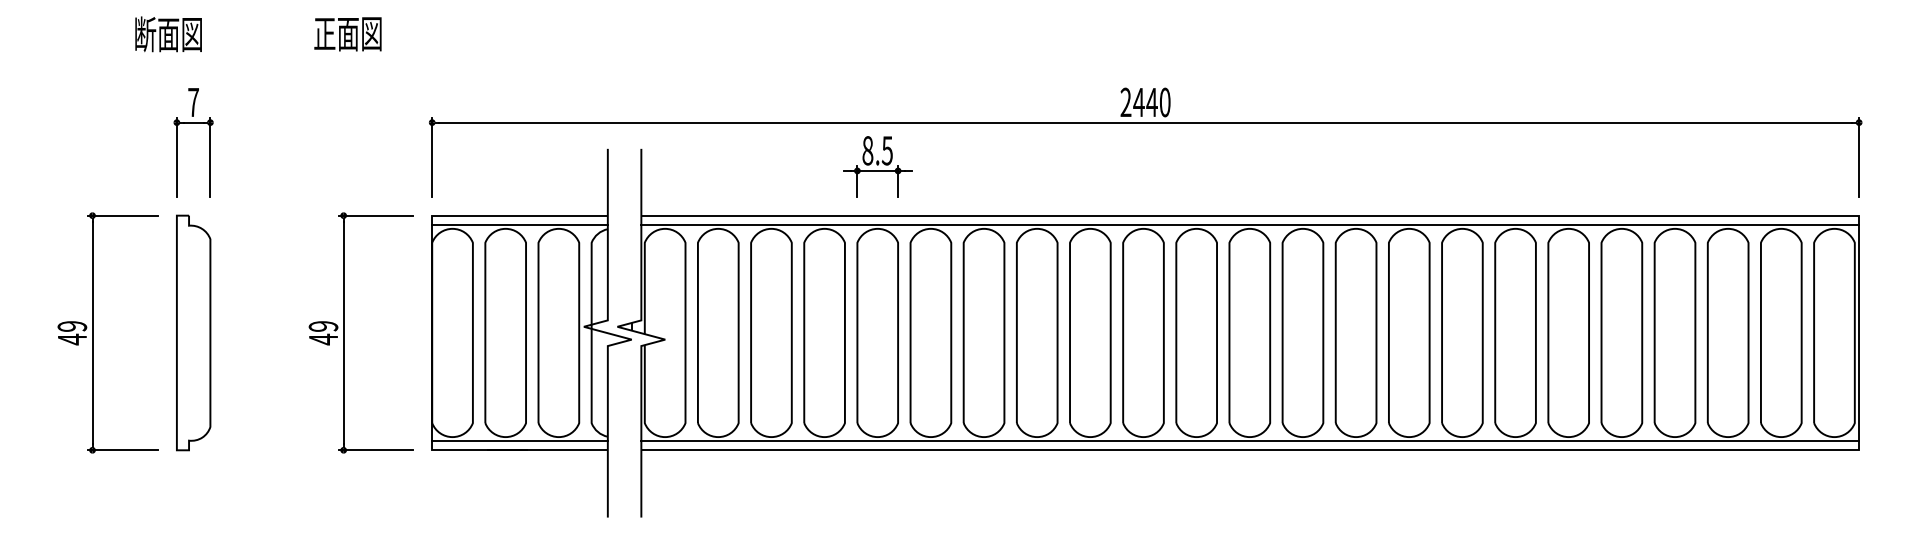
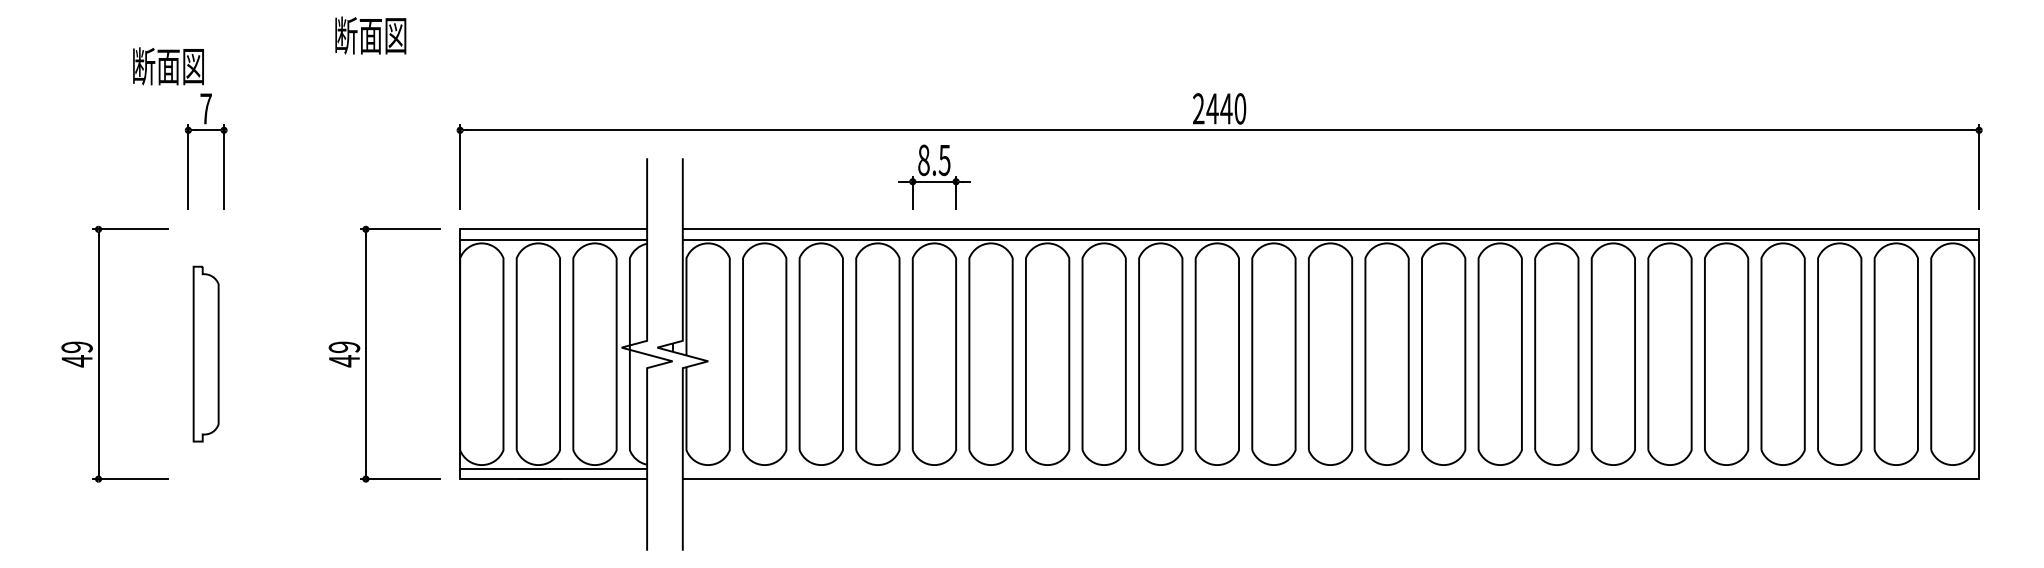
text: (324, 33) -> (345, 35), 正面図 -> 断面図
text: (168, 34) -> (168, 66), moved
part: (192, 332) -> (205, 353), size x0.7
line: (1249, 440) -> (1330, 468), removed

